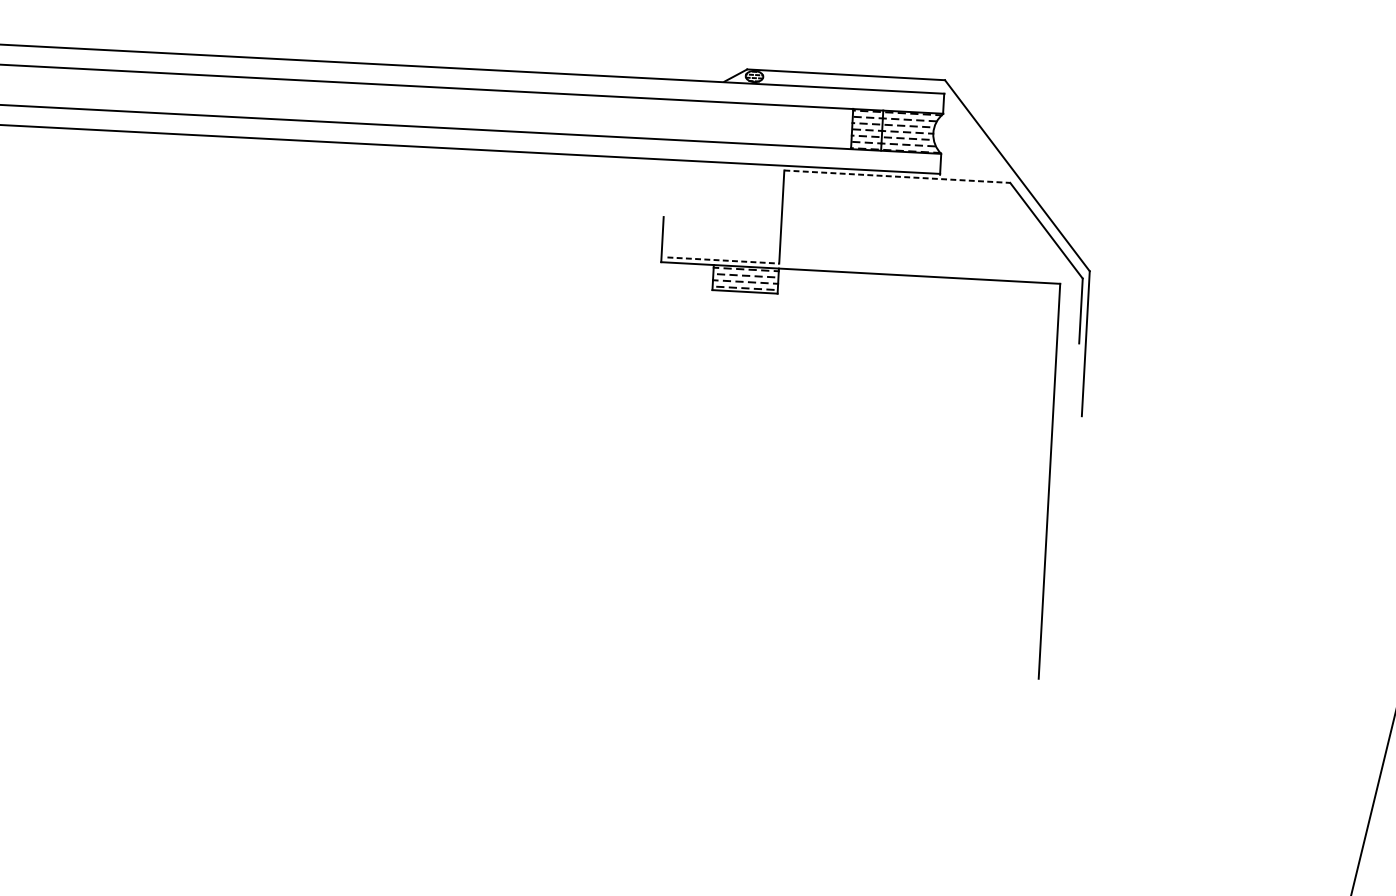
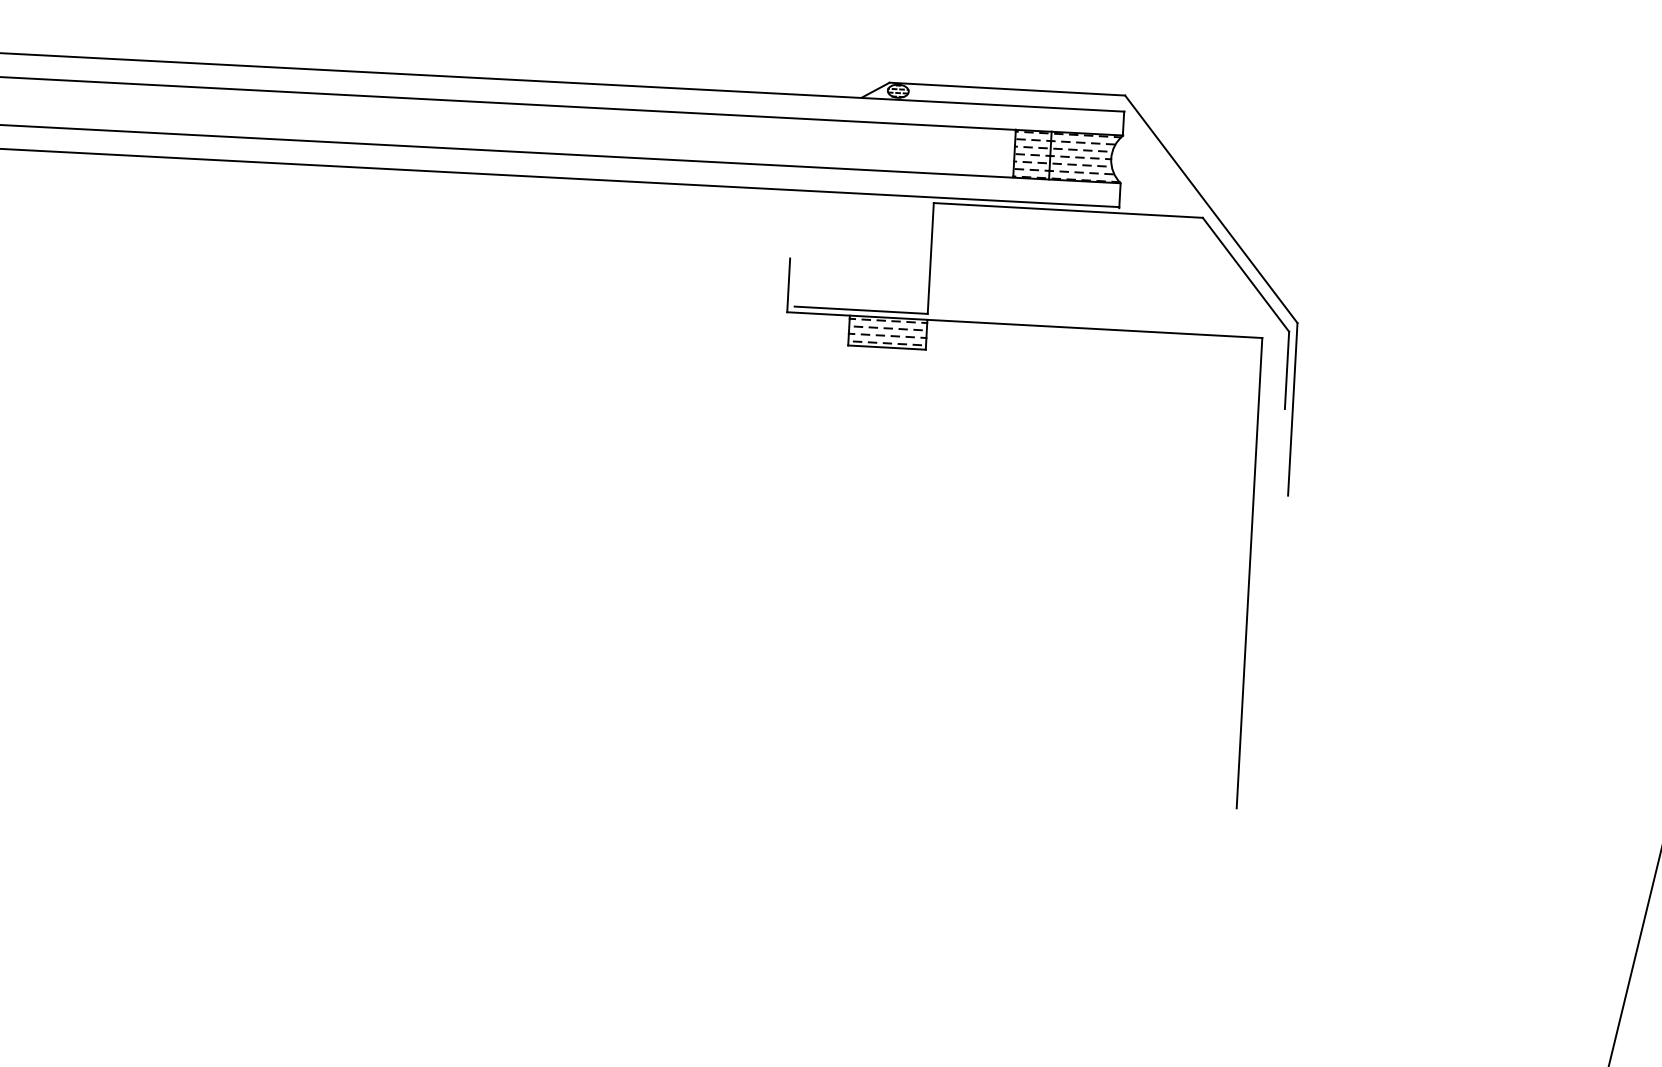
line: (897, 176) -> (1068, 210), dashed -> solid
line: (723, 260) -> (861, 310), dashed -> solid

